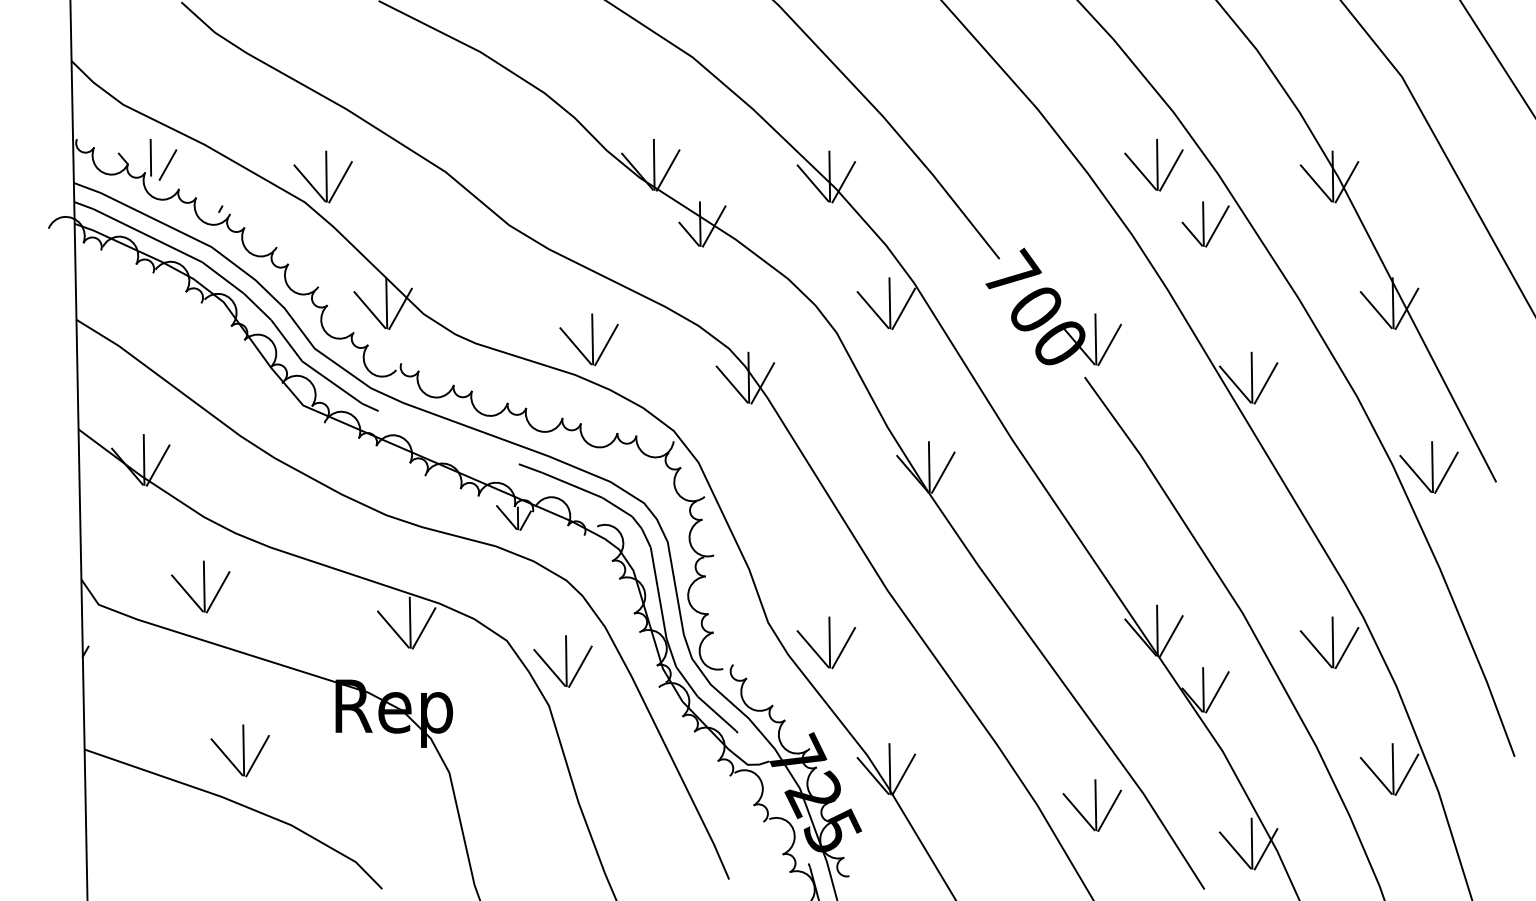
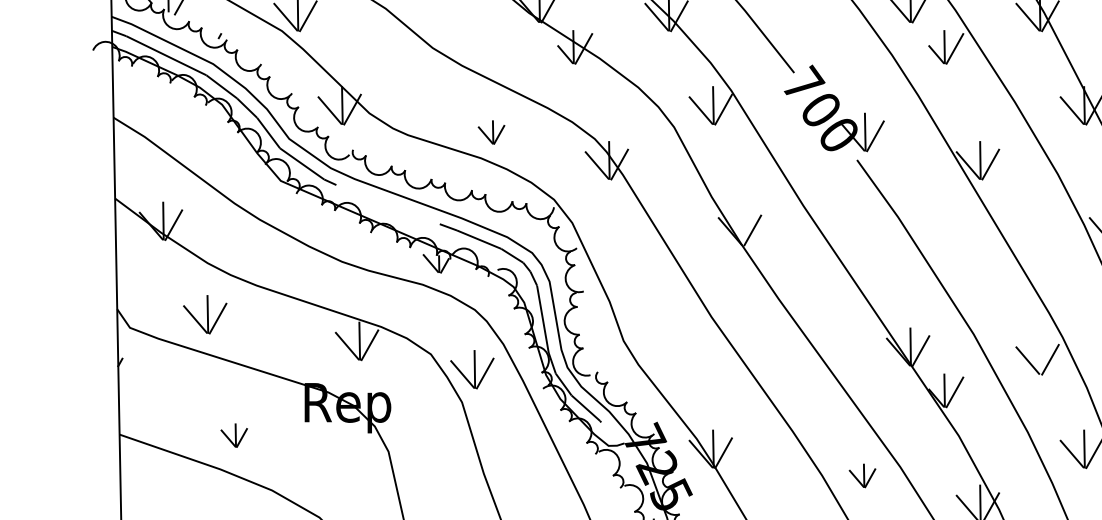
part: (588, 339) -> (491, 132), size x0.6
line: (928, 467) -> (741, 226), removed
part: (826, 642) -> (666, 355), removed
line: (1332, 642) -> (1039, 355), removed
part: (239, 750) -> (233, 435), size x0.6
part: (1091, 805) -> (862, 475), size x0.6

